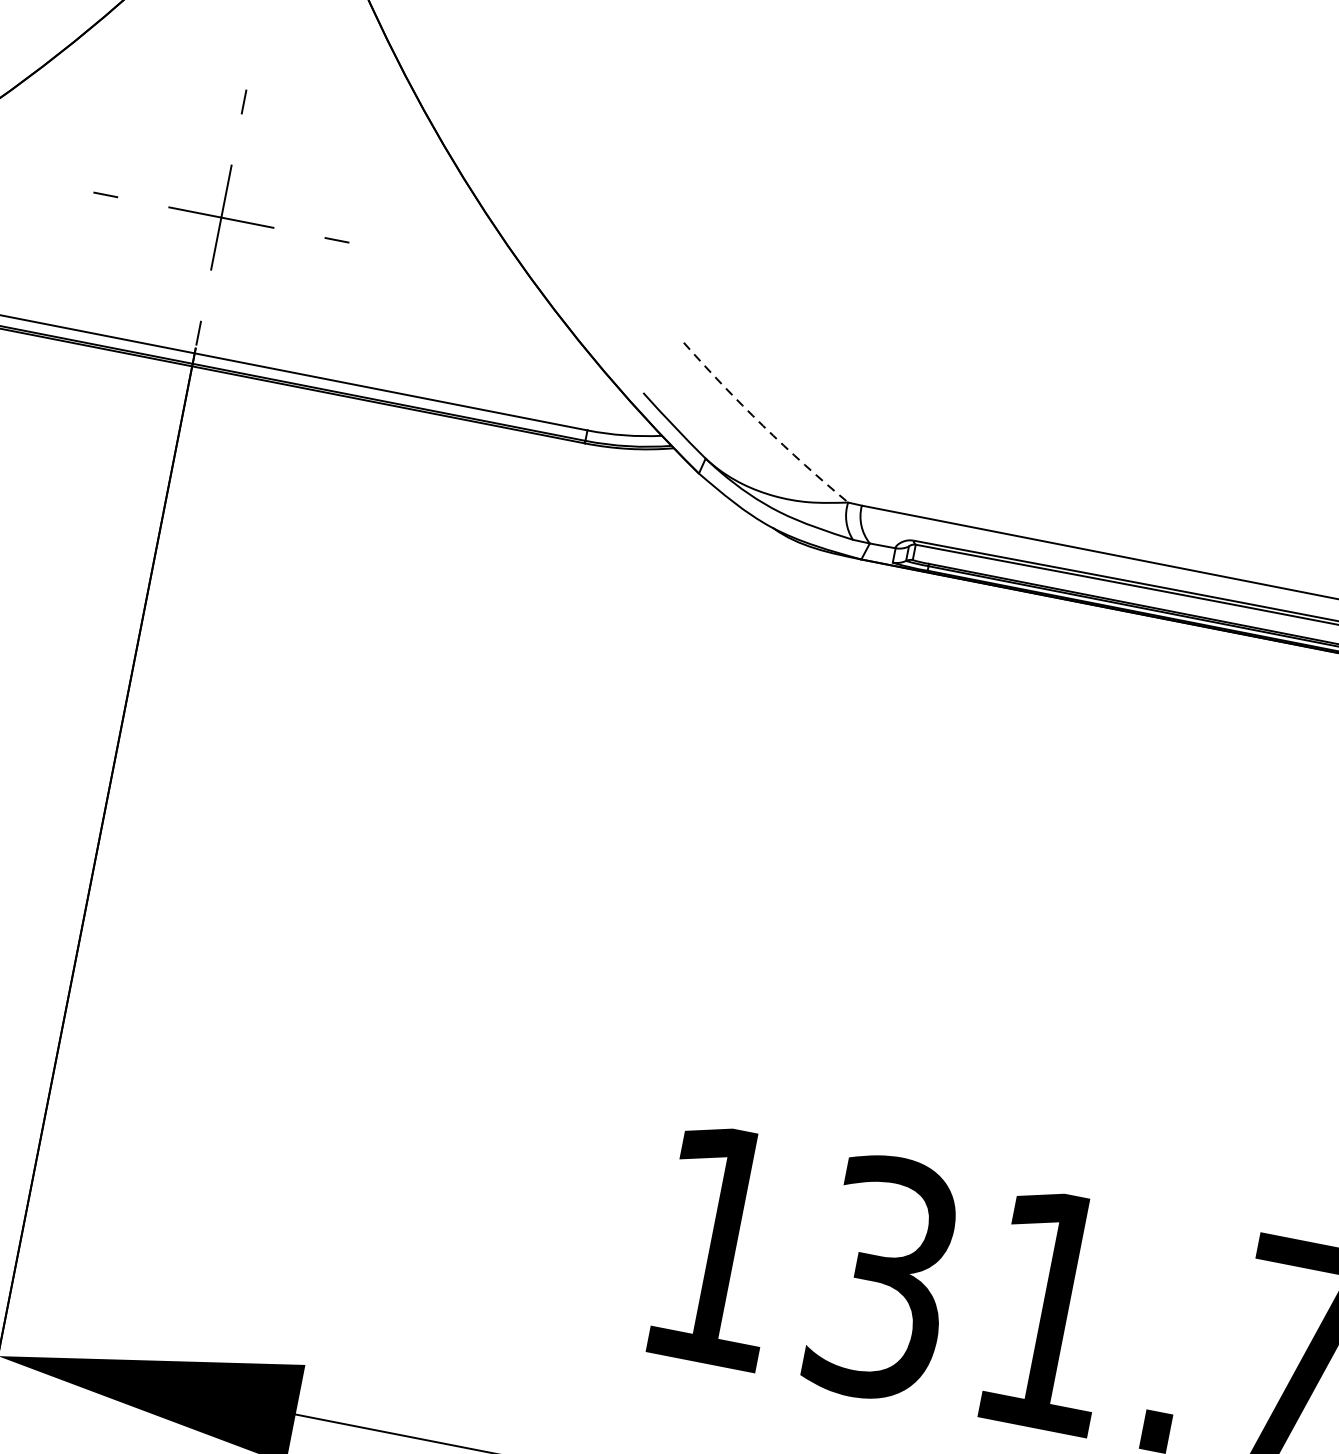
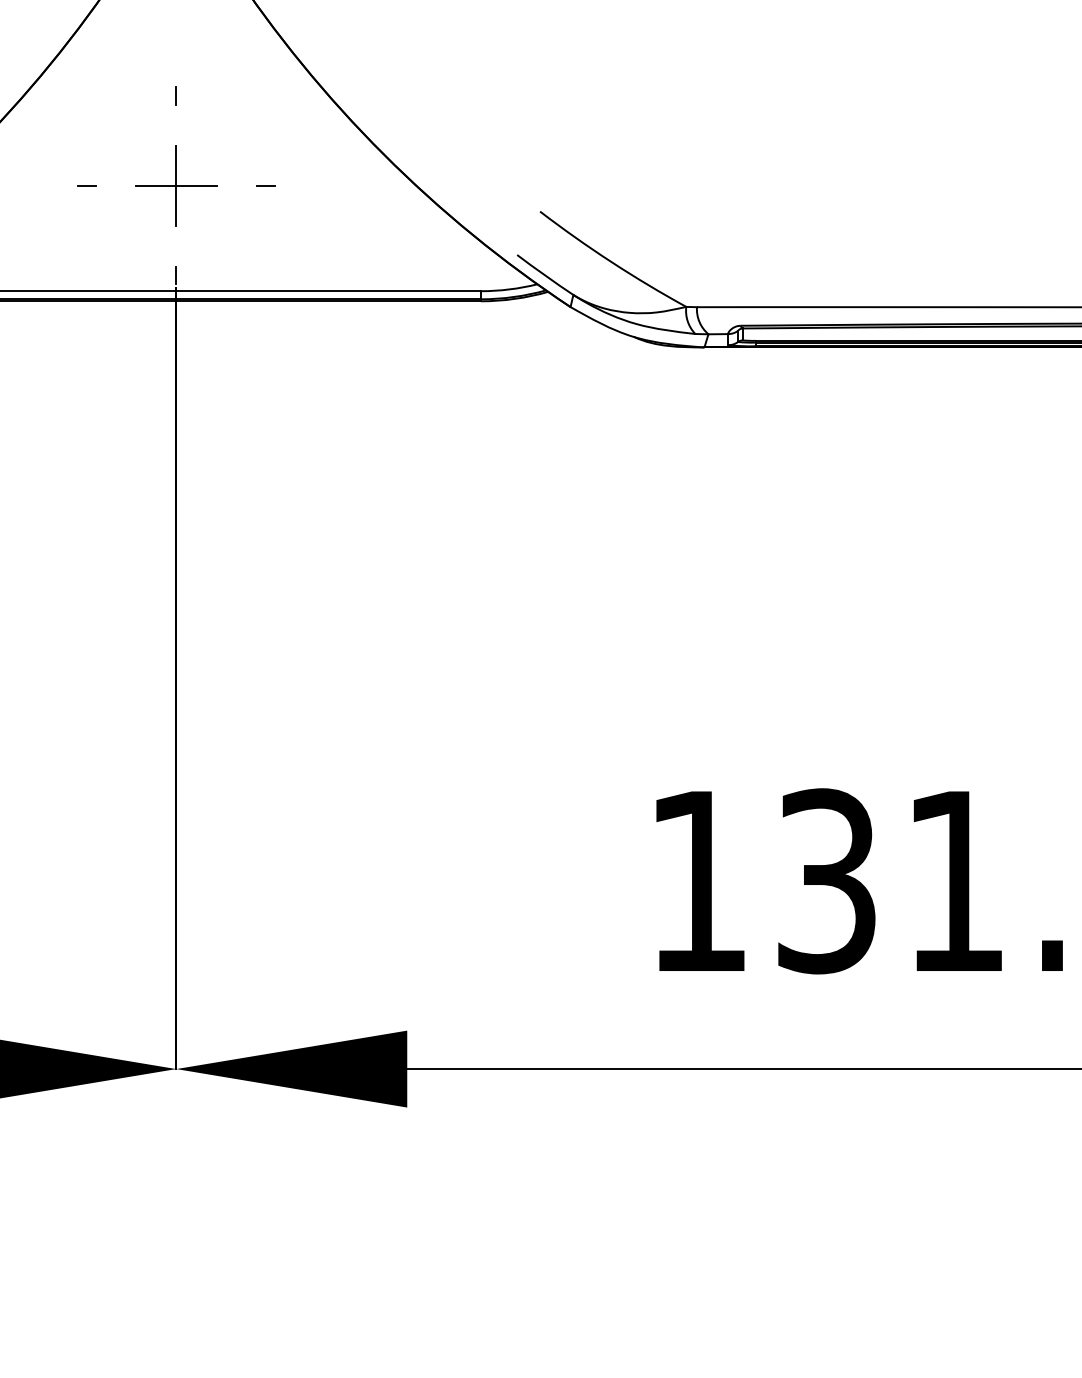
arc: (762, 426) -> (611, 262), dashed -> solid

